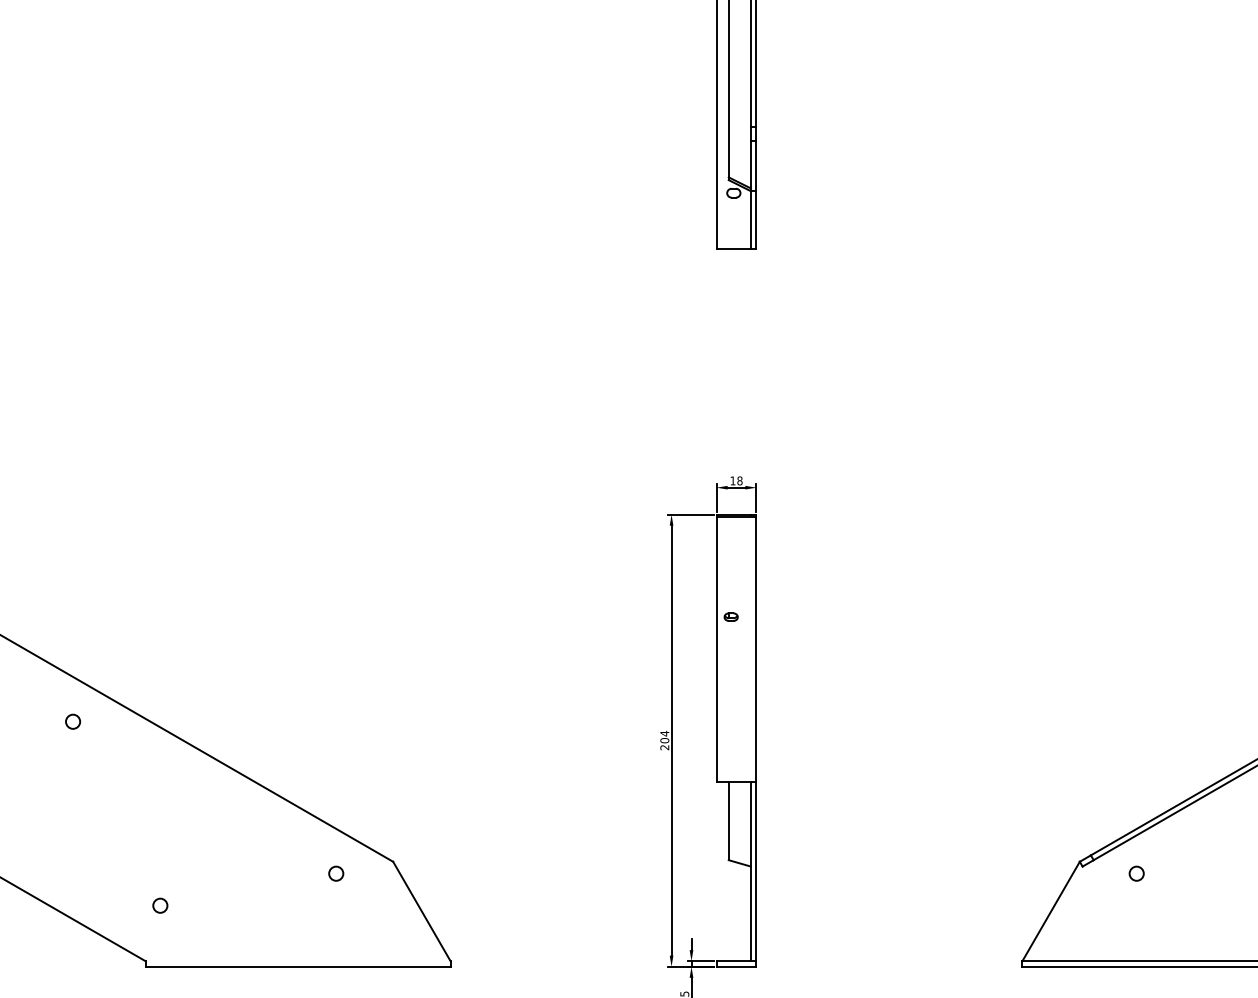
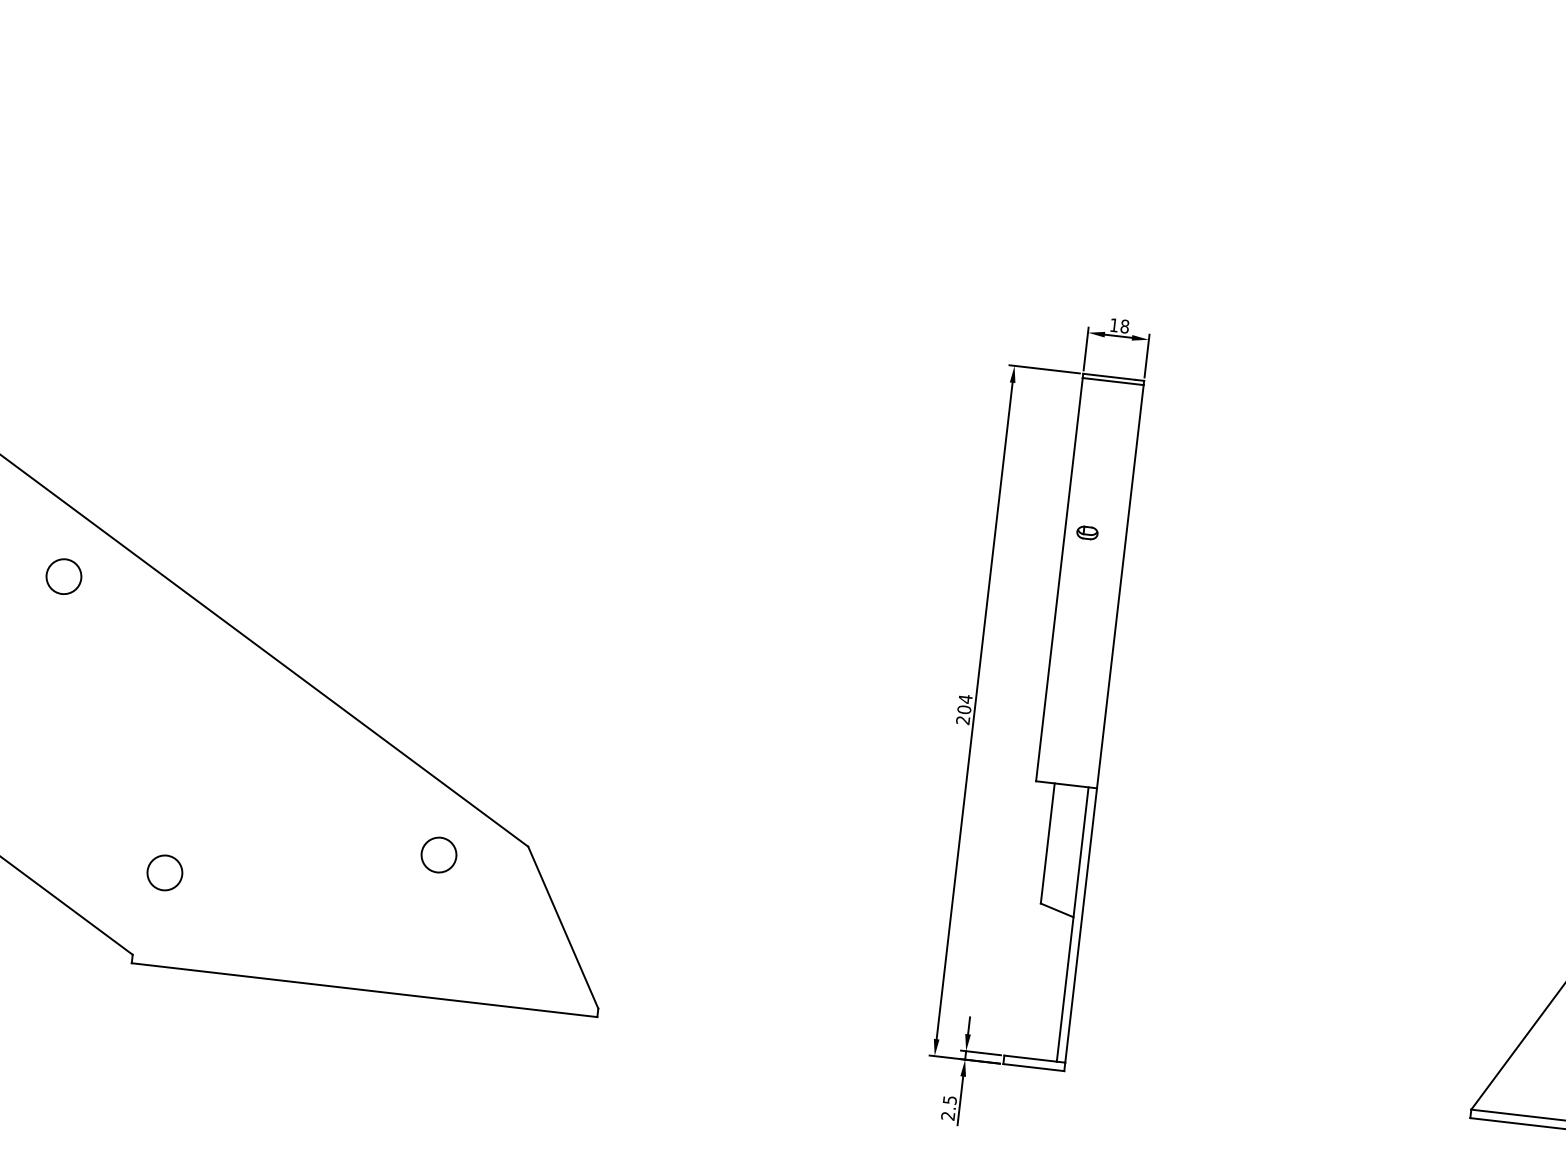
circle: (73, 721) -> (65, 576), size x1.6
circle: (336, 873) -> (439, 854), size x1.6
circle: (160, 905) -> (165, 872), size x1.6

